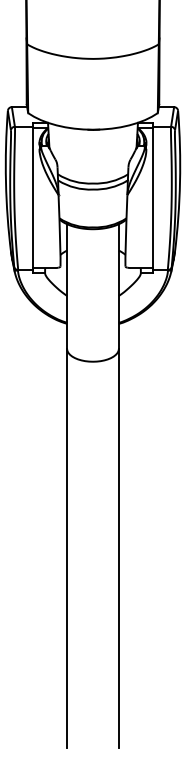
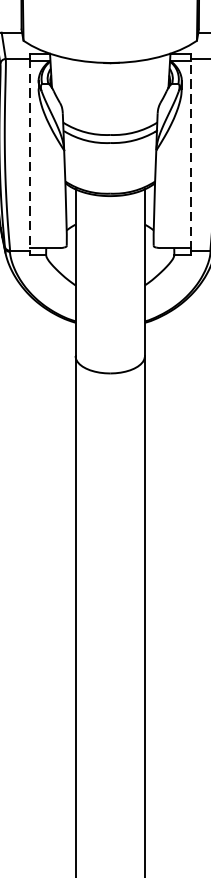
line: (32, 198) -> (29, 154), solid -> dashed
line: (153, 198) -> (191, 154), solid -> dashed

